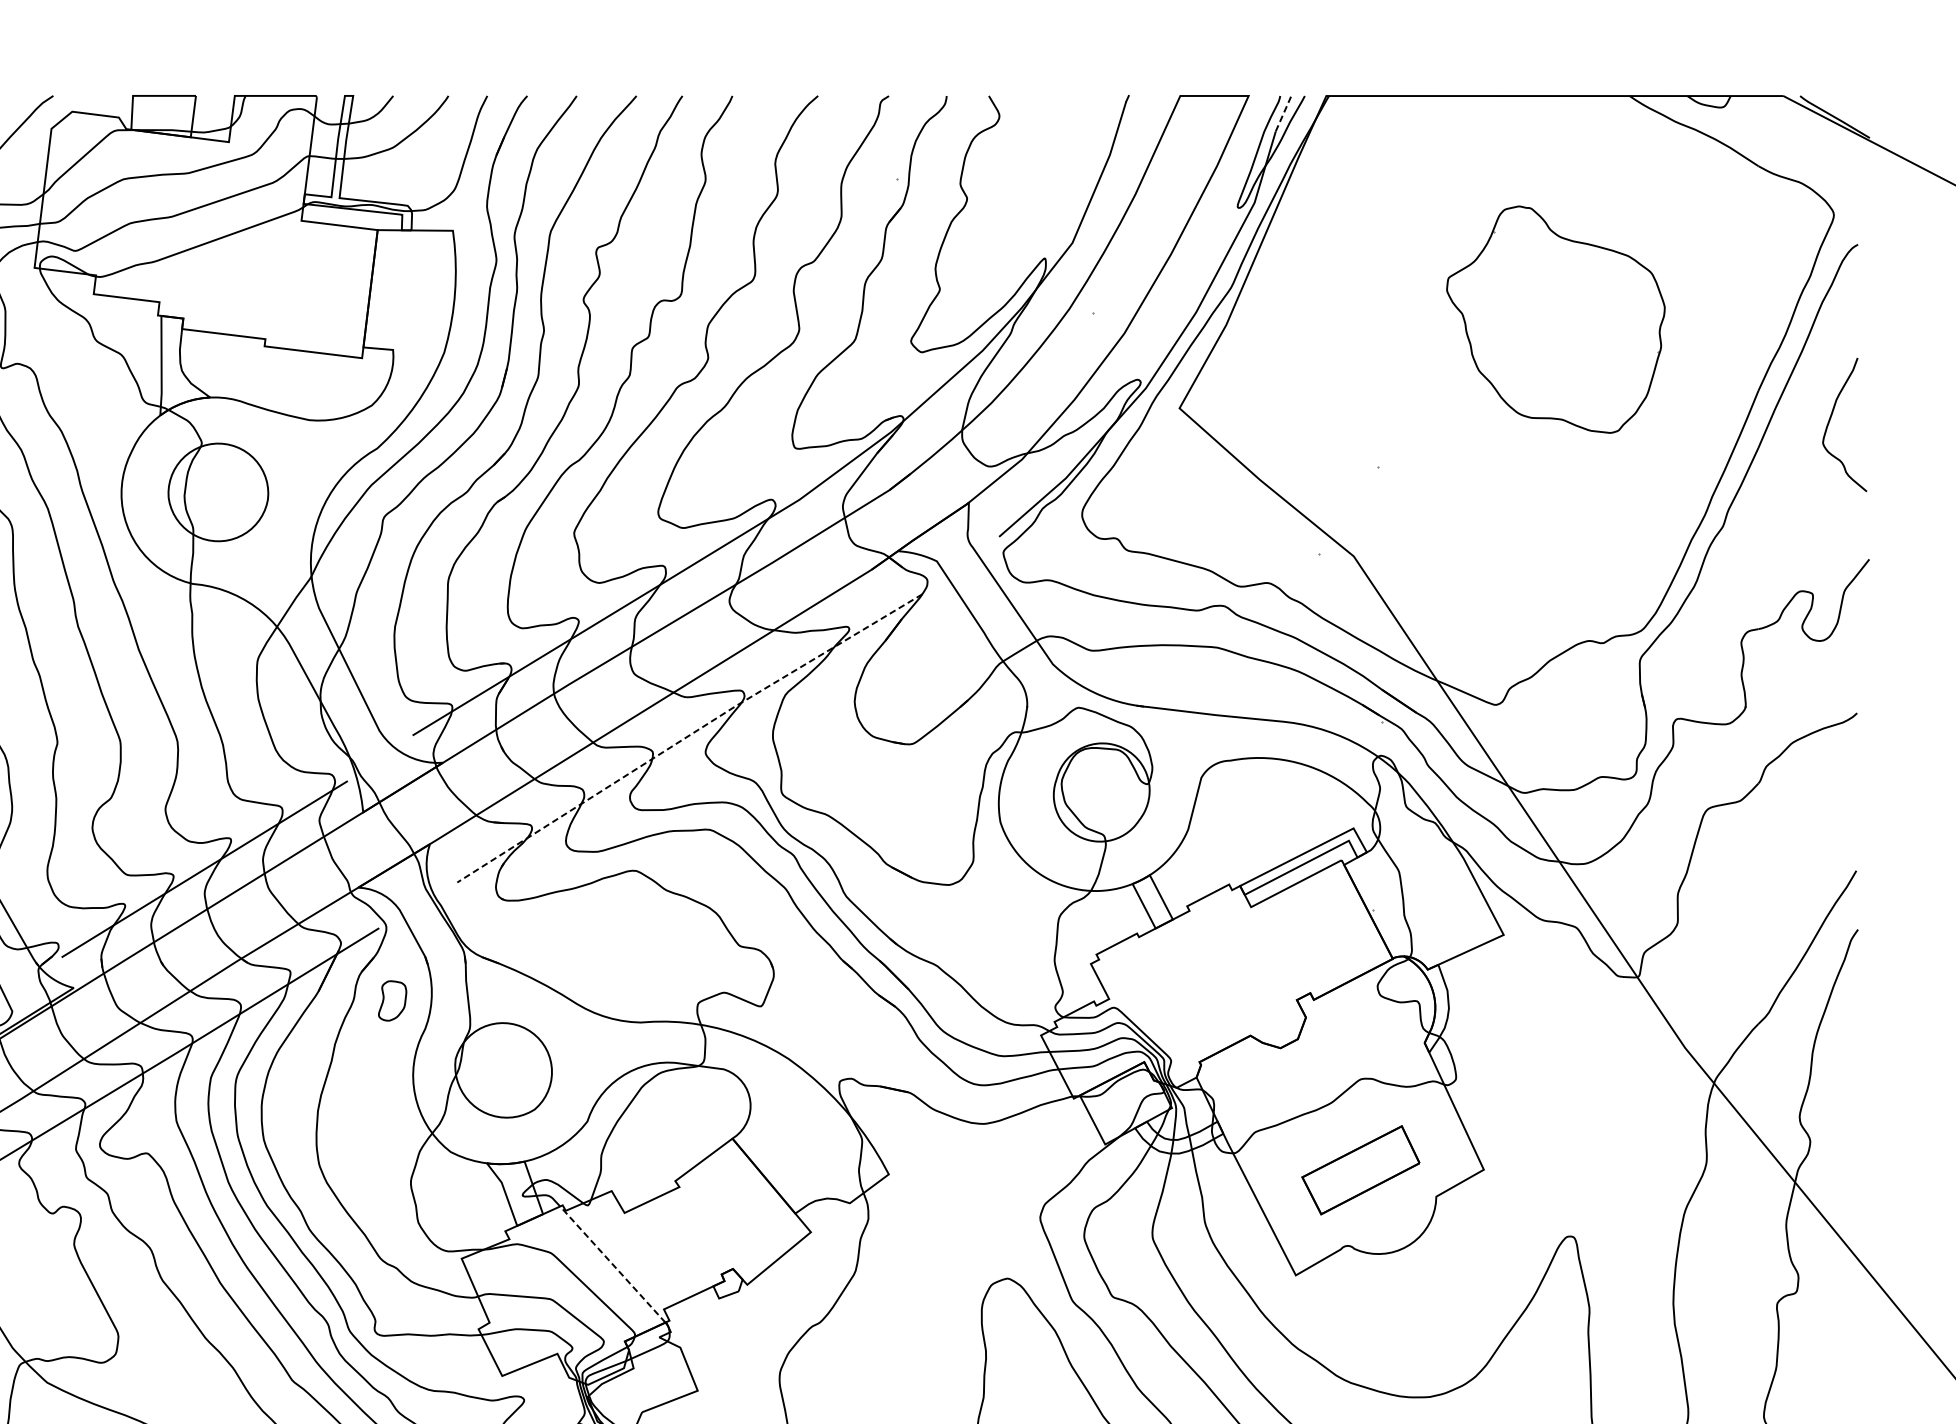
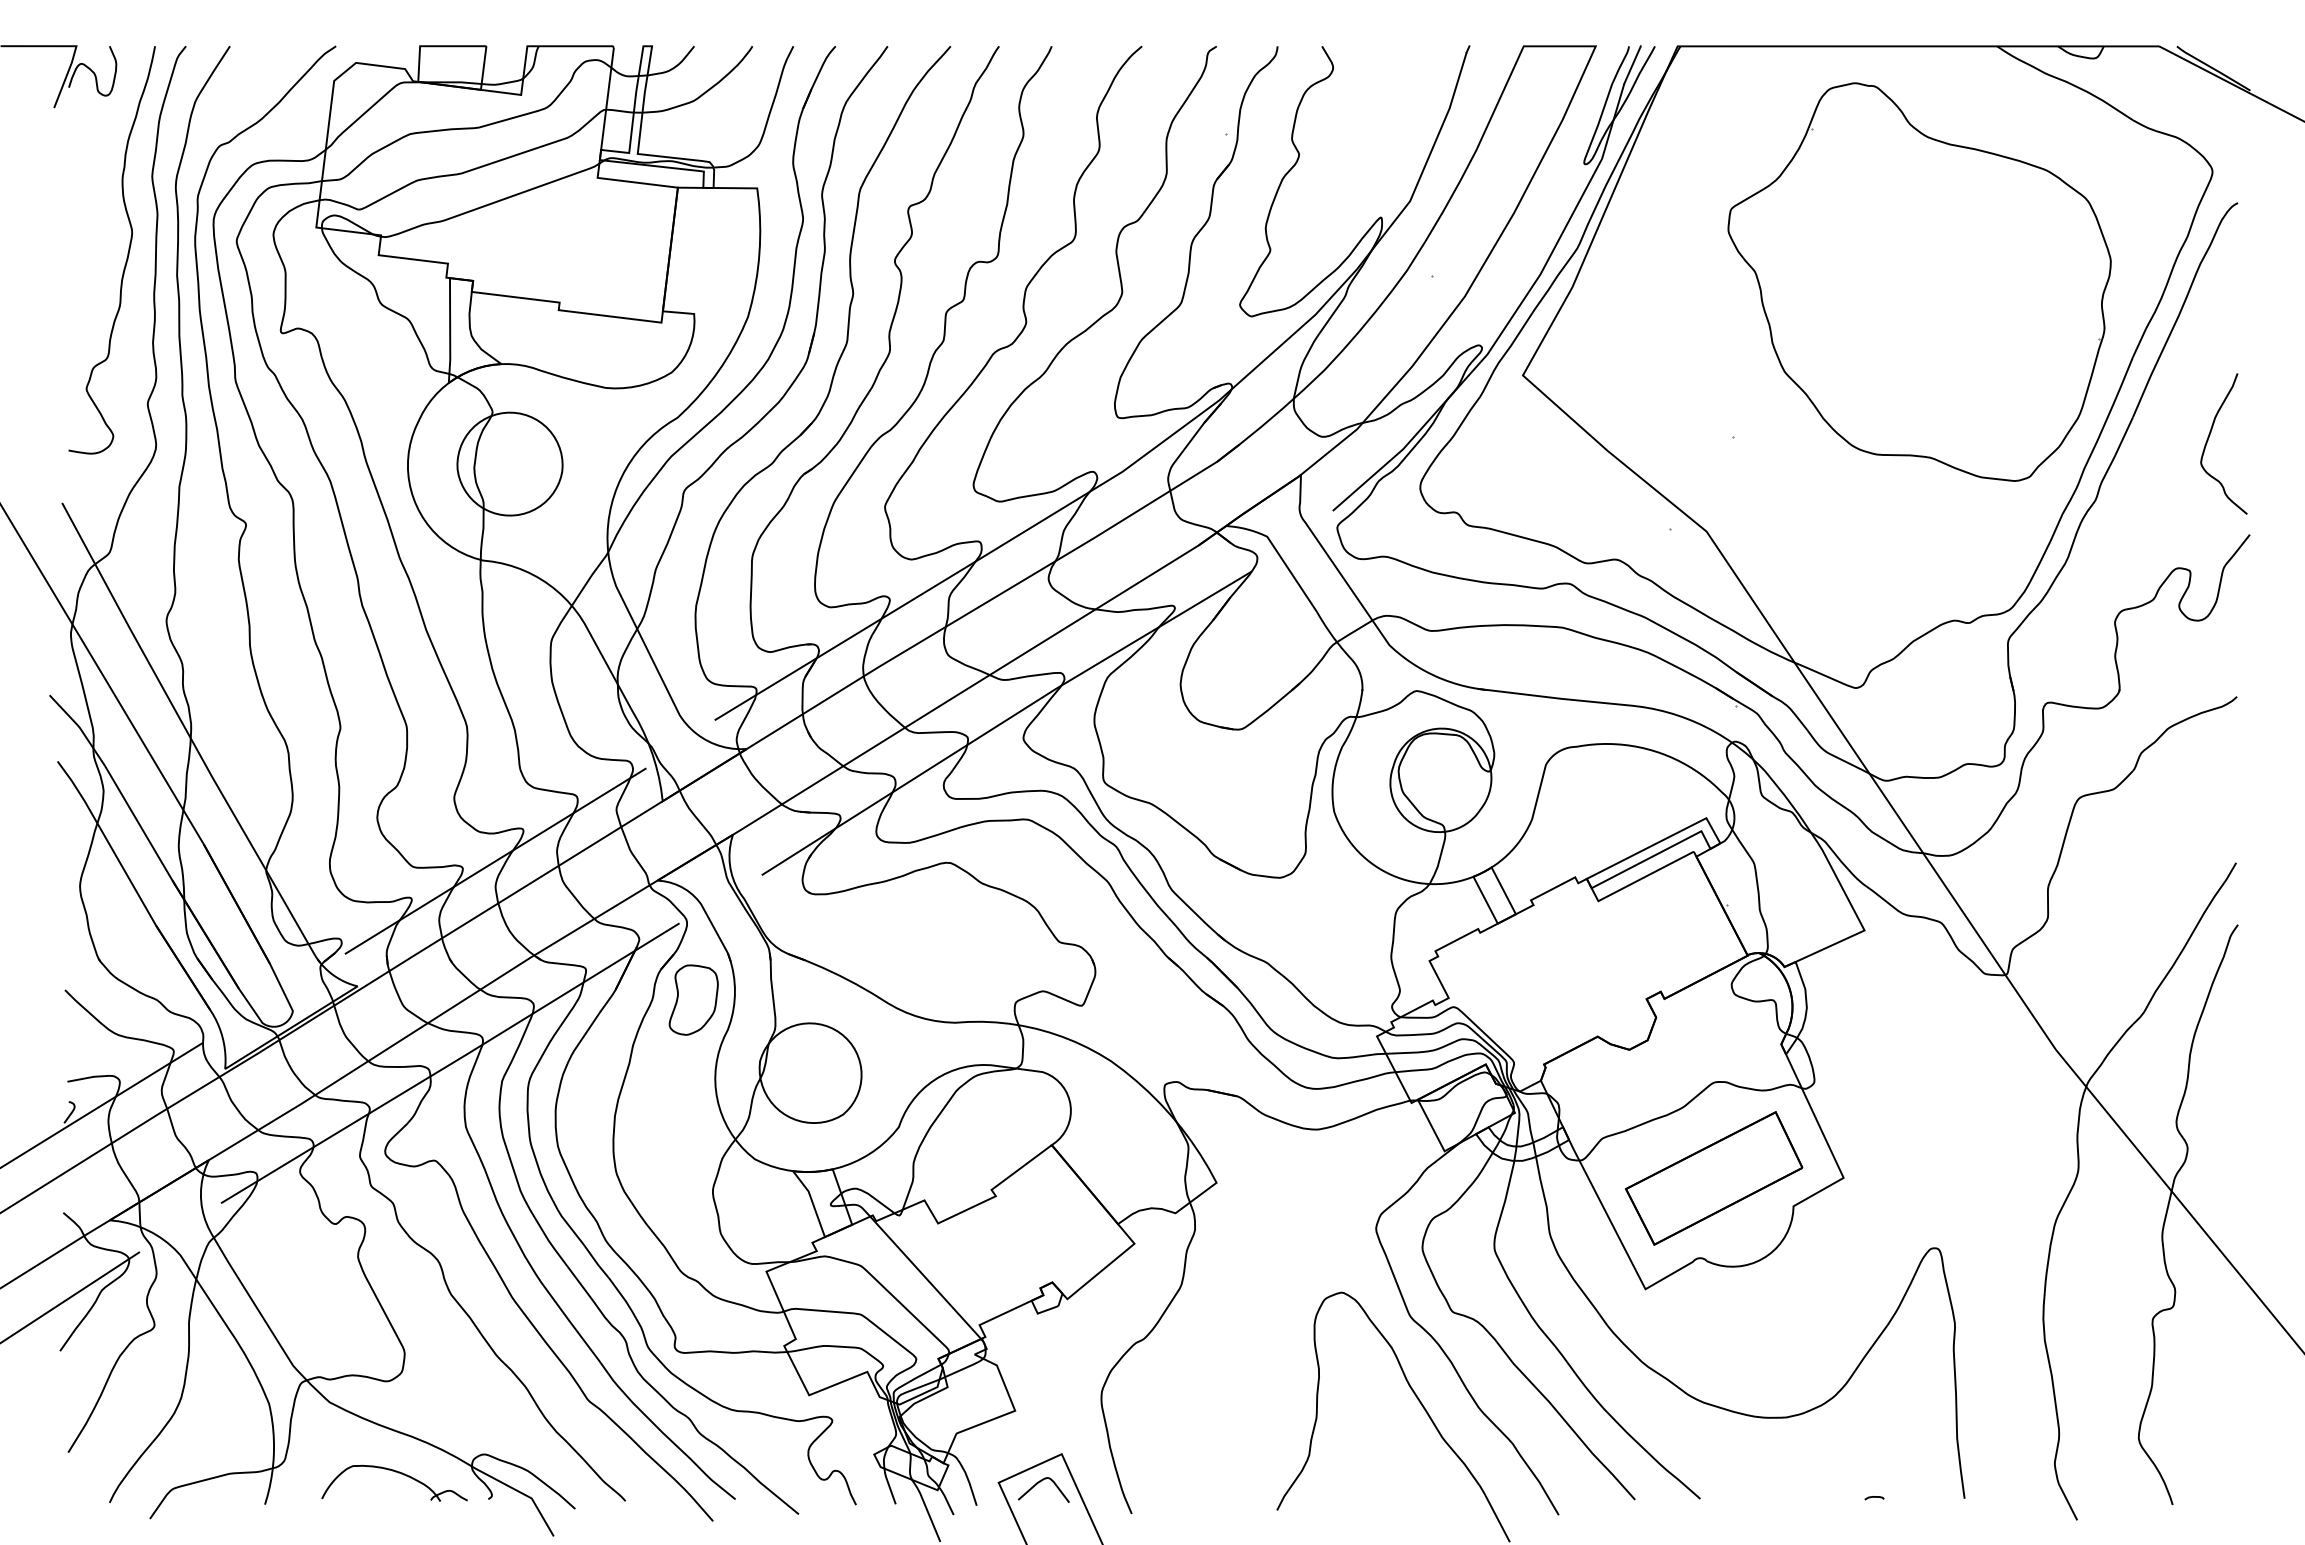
line: (1283, 113) -> (1632, 64), dashed -> solid
part: (1555, 319) -> (1919, 281), size x1.67
curve: (1831, 419) -> (2209, 438), moved
line: (688, 736) -> (1005, 721), dashed -> solid
part: (392, 1000) -> (693, 999), size x1.67
part: (1360, 1170) -> (1713, 1178), size x1.43
line: (612, 1264) -> (925, 1277), dashed -> solid

